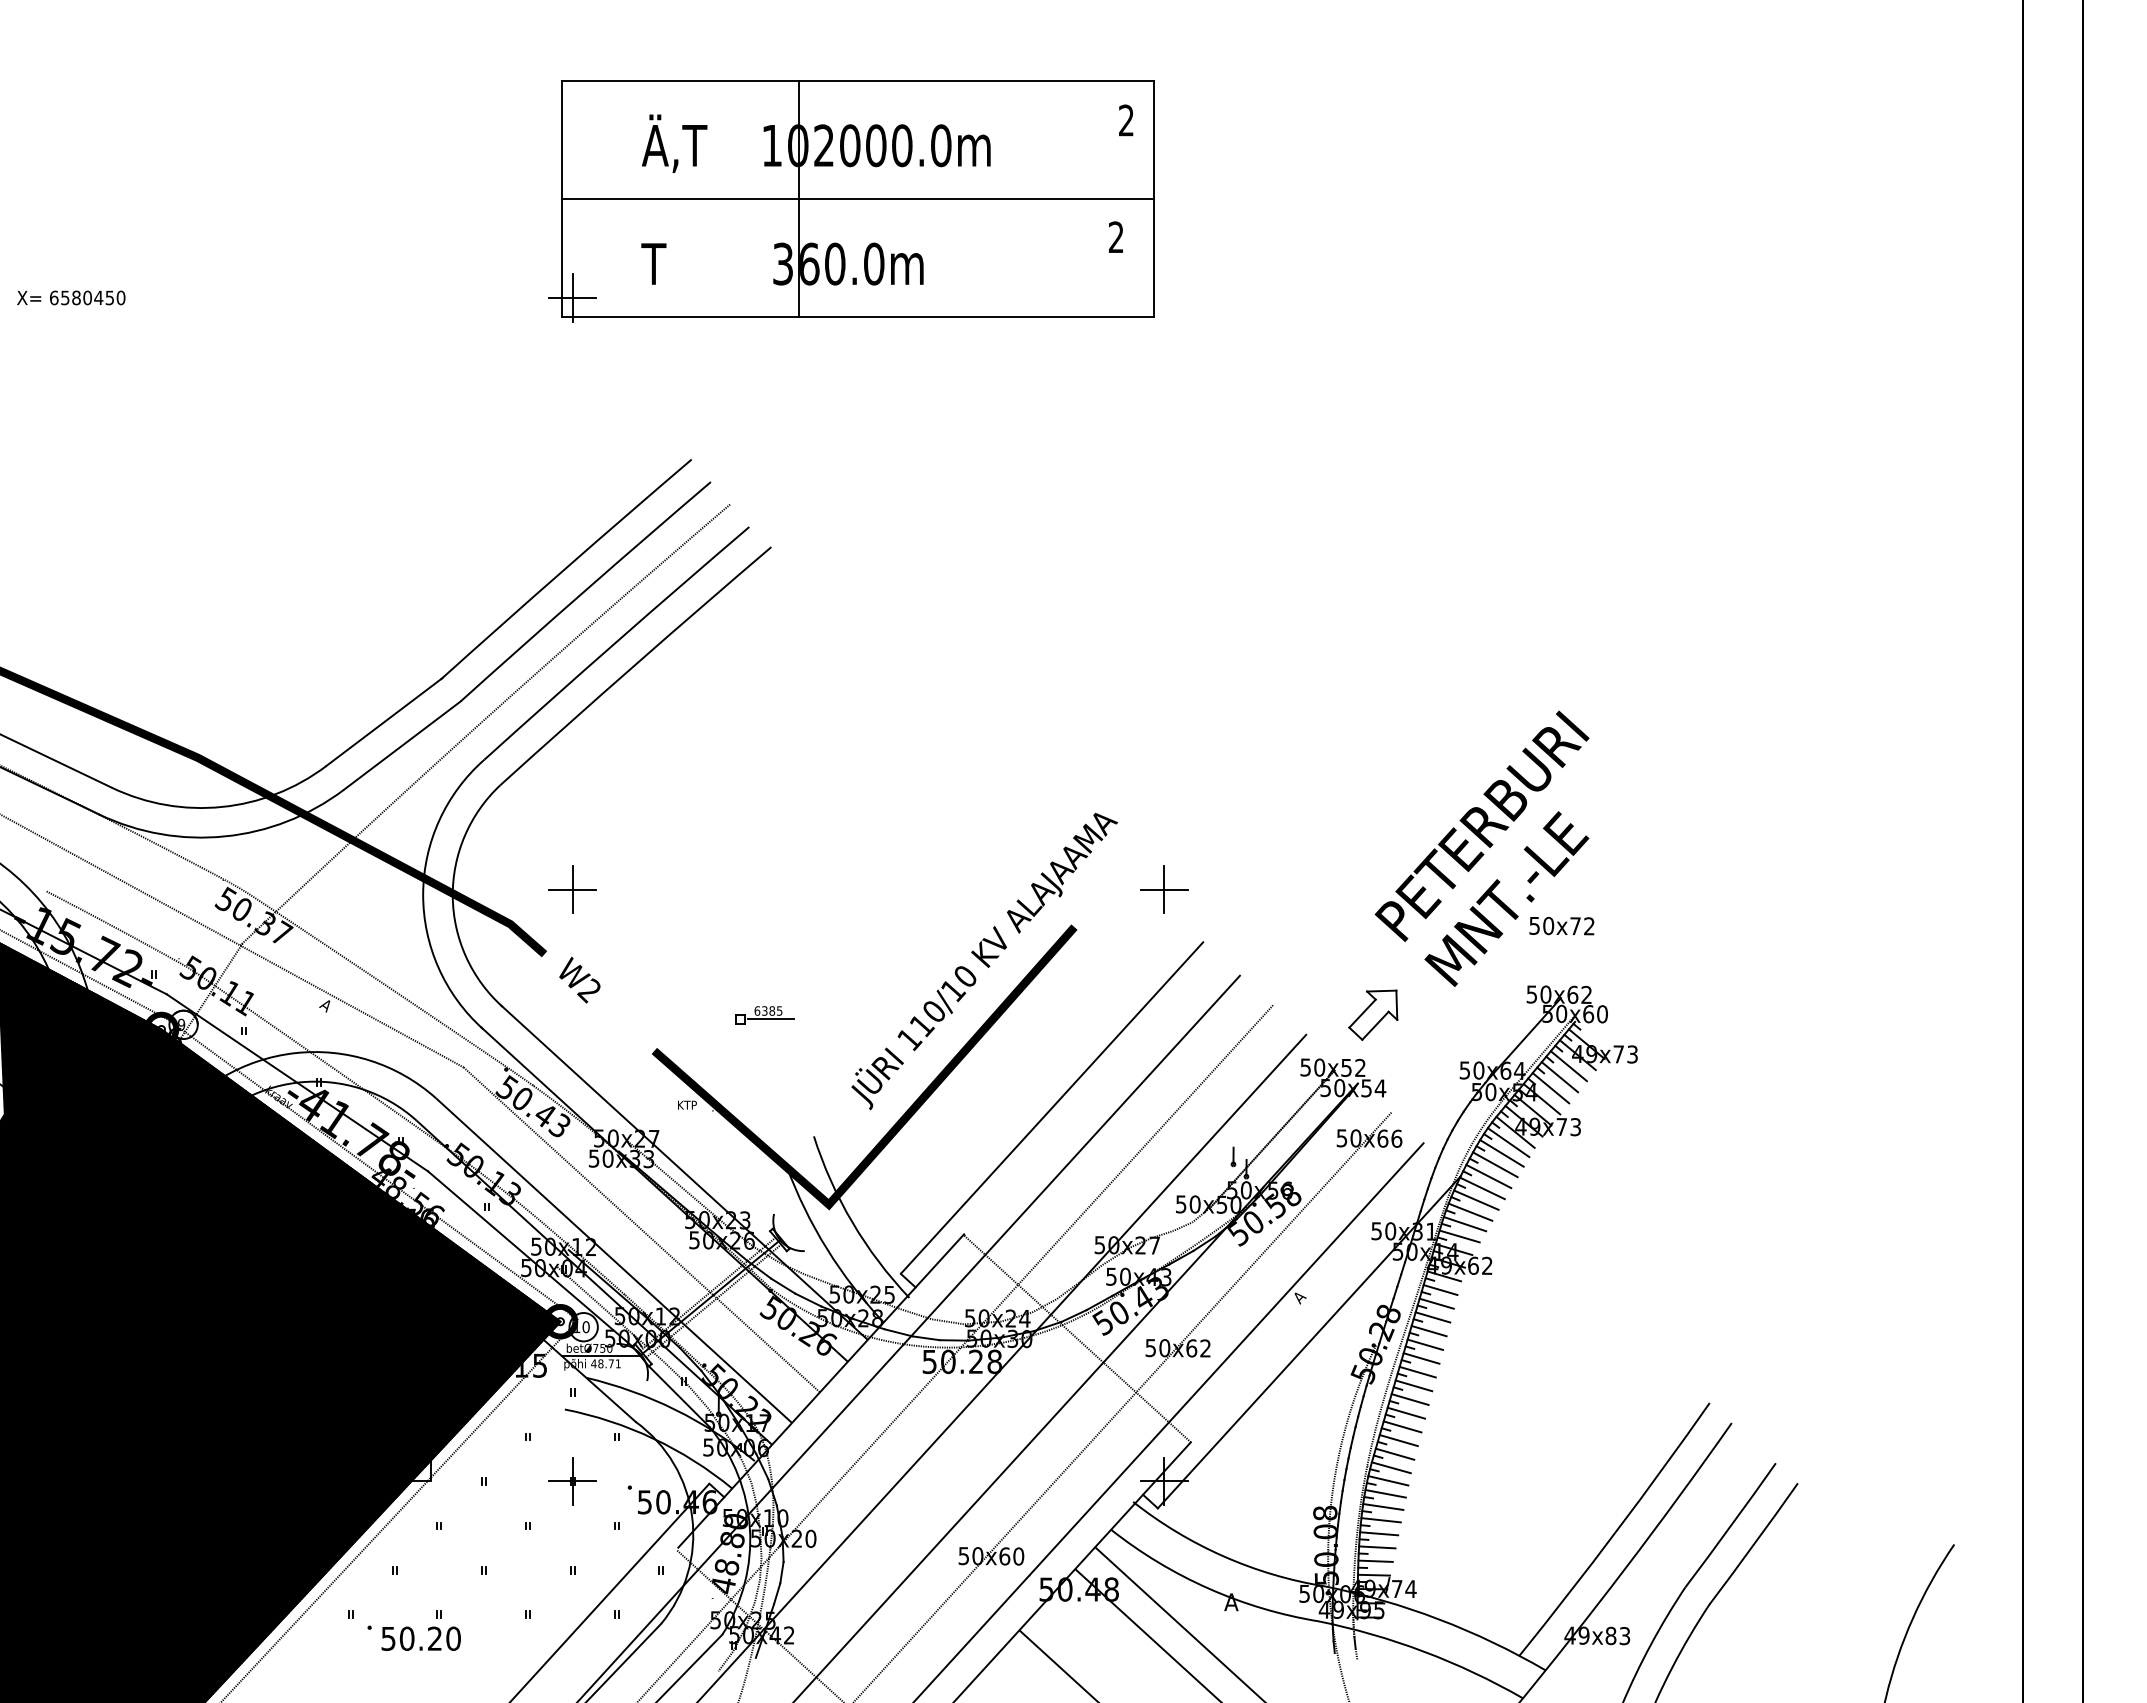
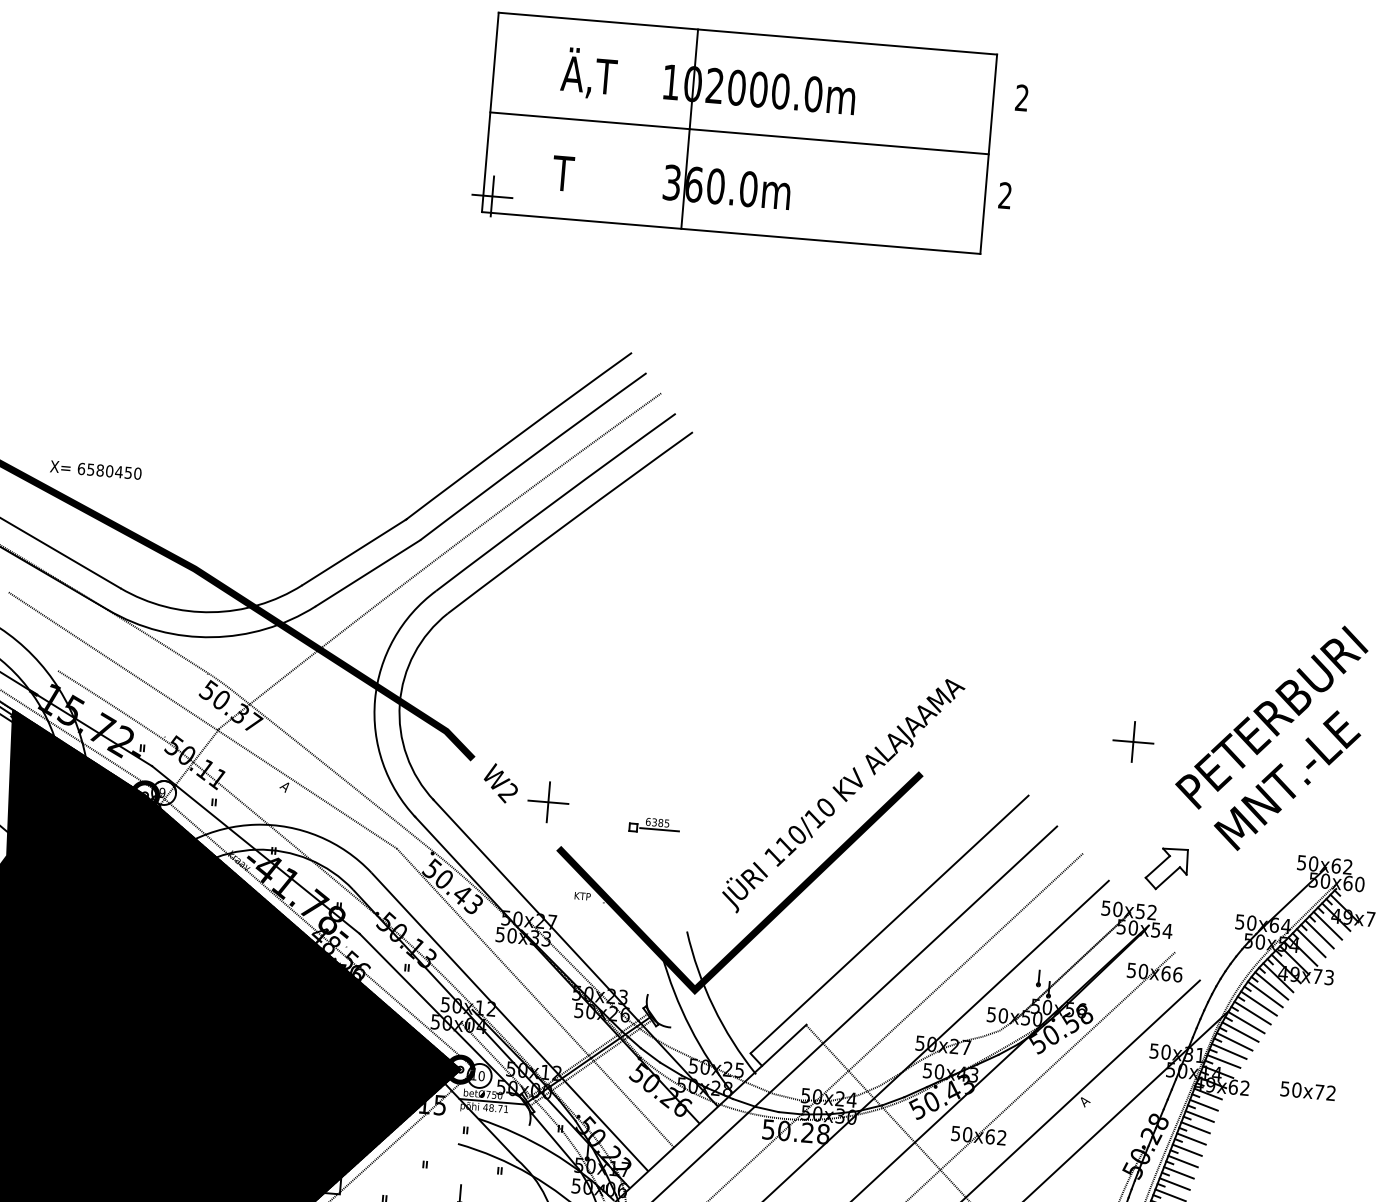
part: (851, 201) -> (734, 134), moved
text: (71, 297) -> (96, 469), moved
part: (572, 889) -> (548, 802), moved
part: (1164, 889) -> (1133, 741), moved
text: (1561, 925) -> (1307, 1090), moved

